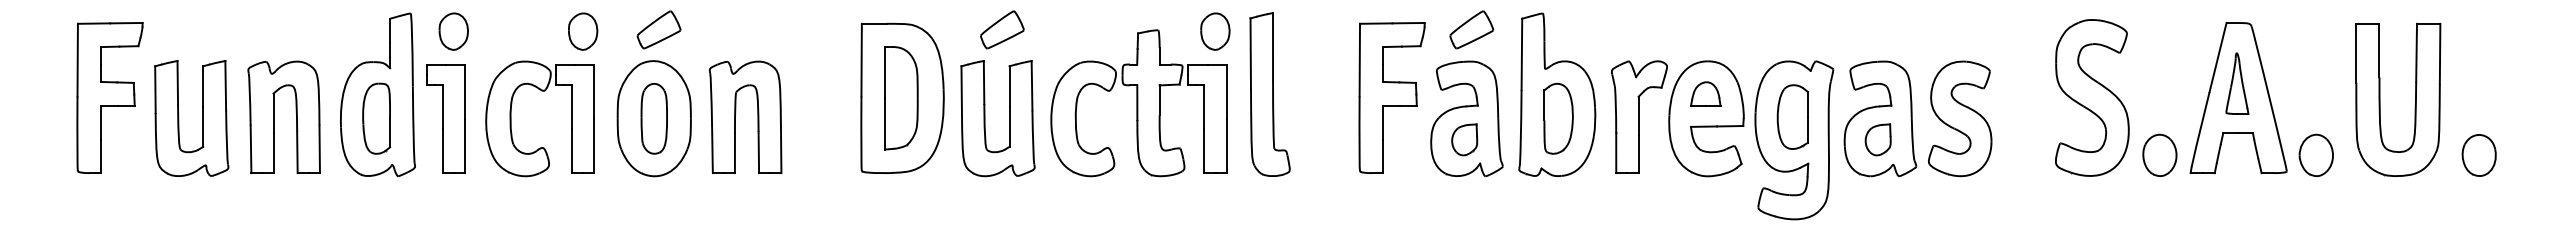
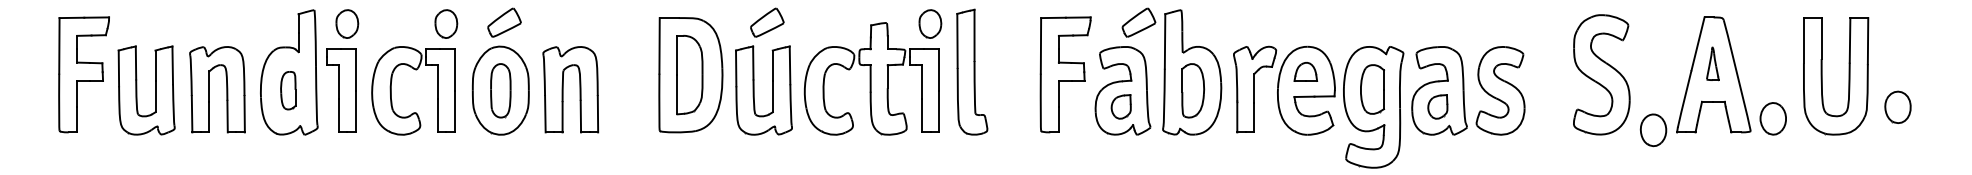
part: (1471, 29) -> (1138, 22), moved
part: (2237, 83) -> (1712, 63), size x0.7
part: (376, 118) -> (288, 90), size x0.7
part: (2159, 154) -> (1653, 129), moved
part: (2478, 155) -> (1897, 107), moved

